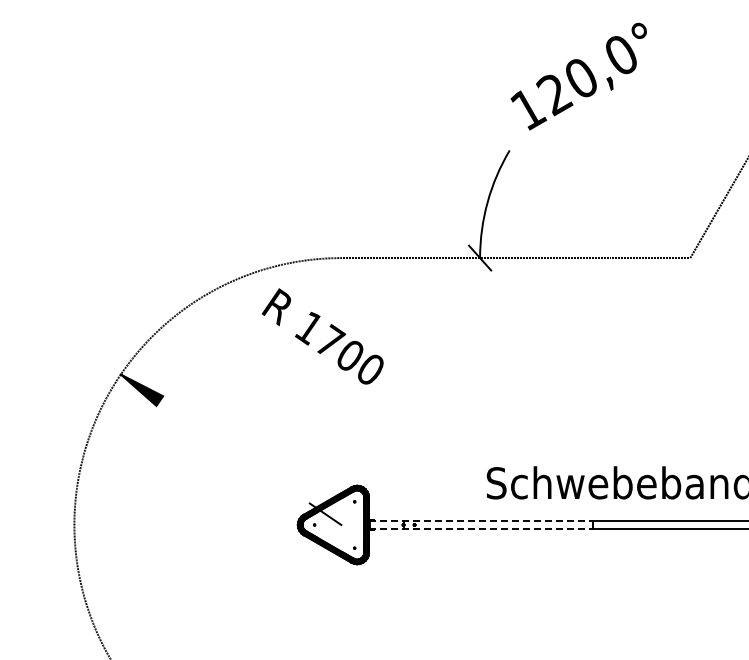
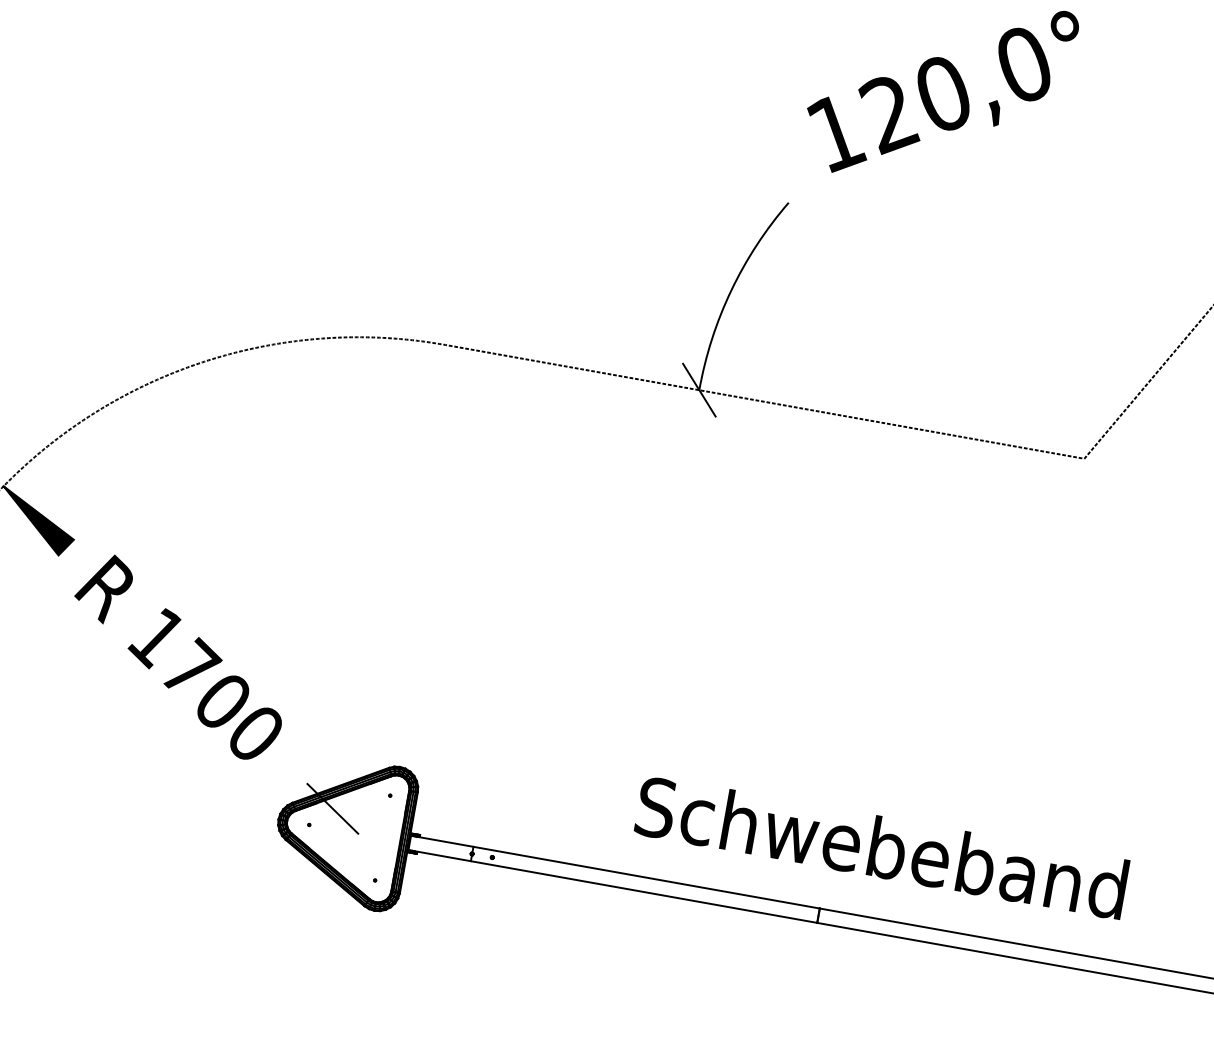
text: (322, 336) -> (178, 657), moved
line: (480, 521) -> (614, 872), dashed -> solid
line: (480, 528) -> (611, 885), dashed -> solid

